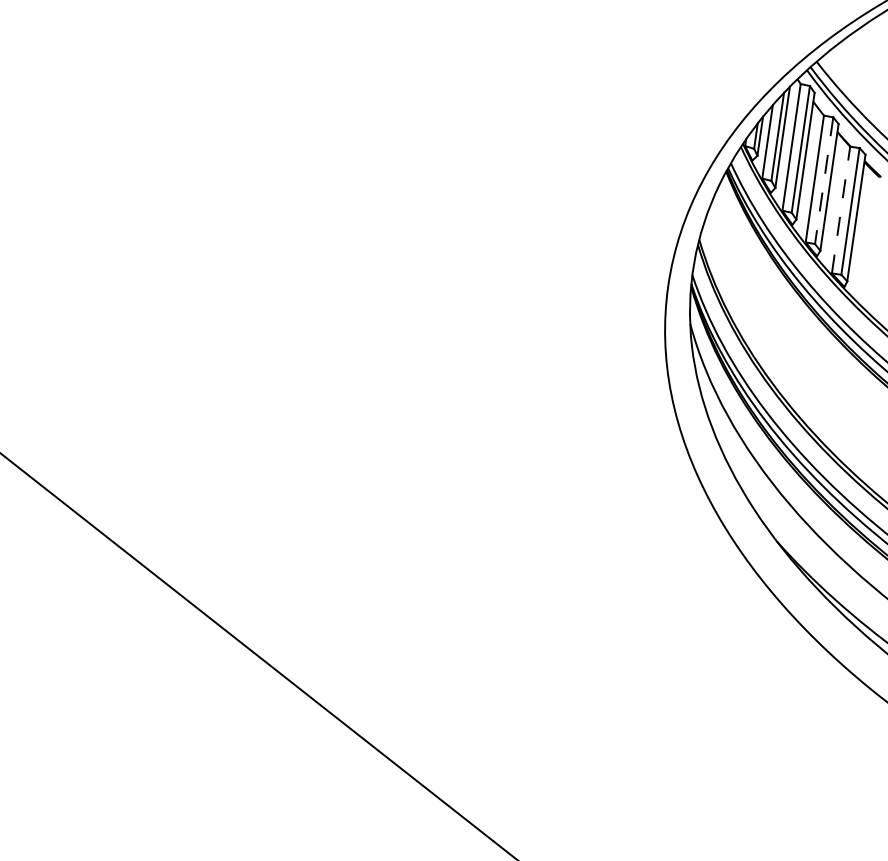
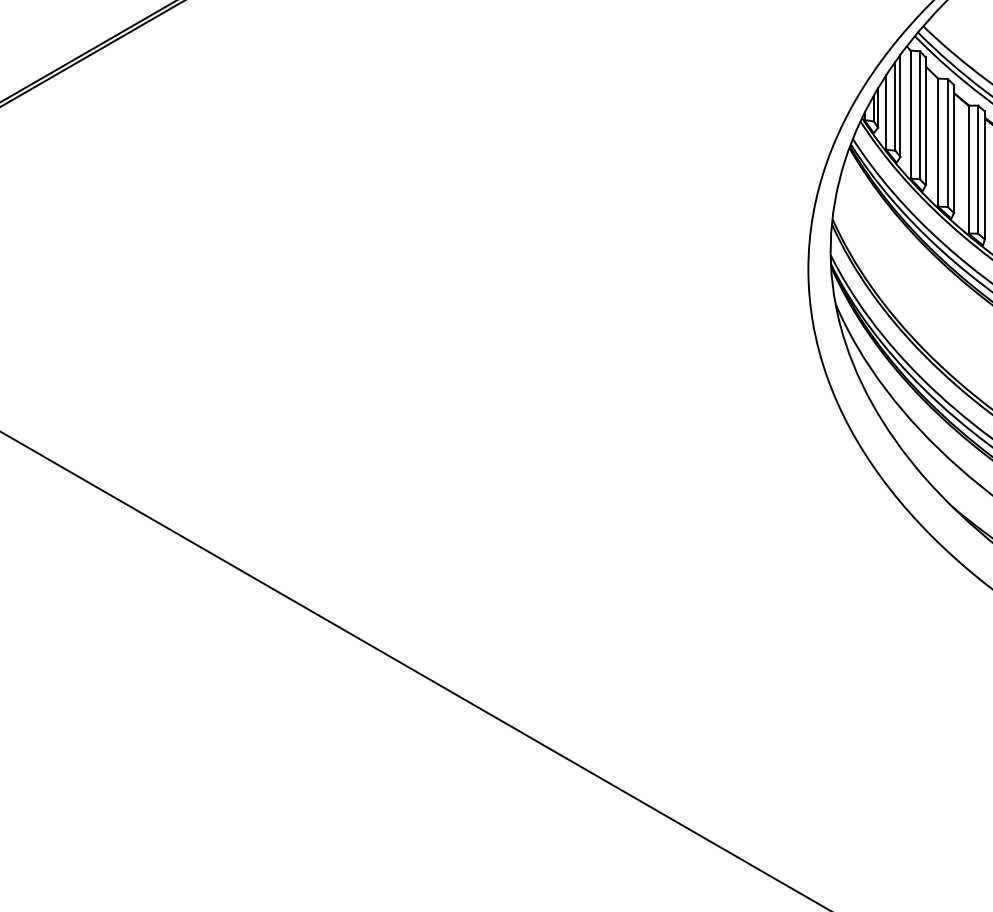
line: (823, 181) -> (947, 143), dashed -> solid
line: (841, 209) -> (968, 169), dashed -> solid

